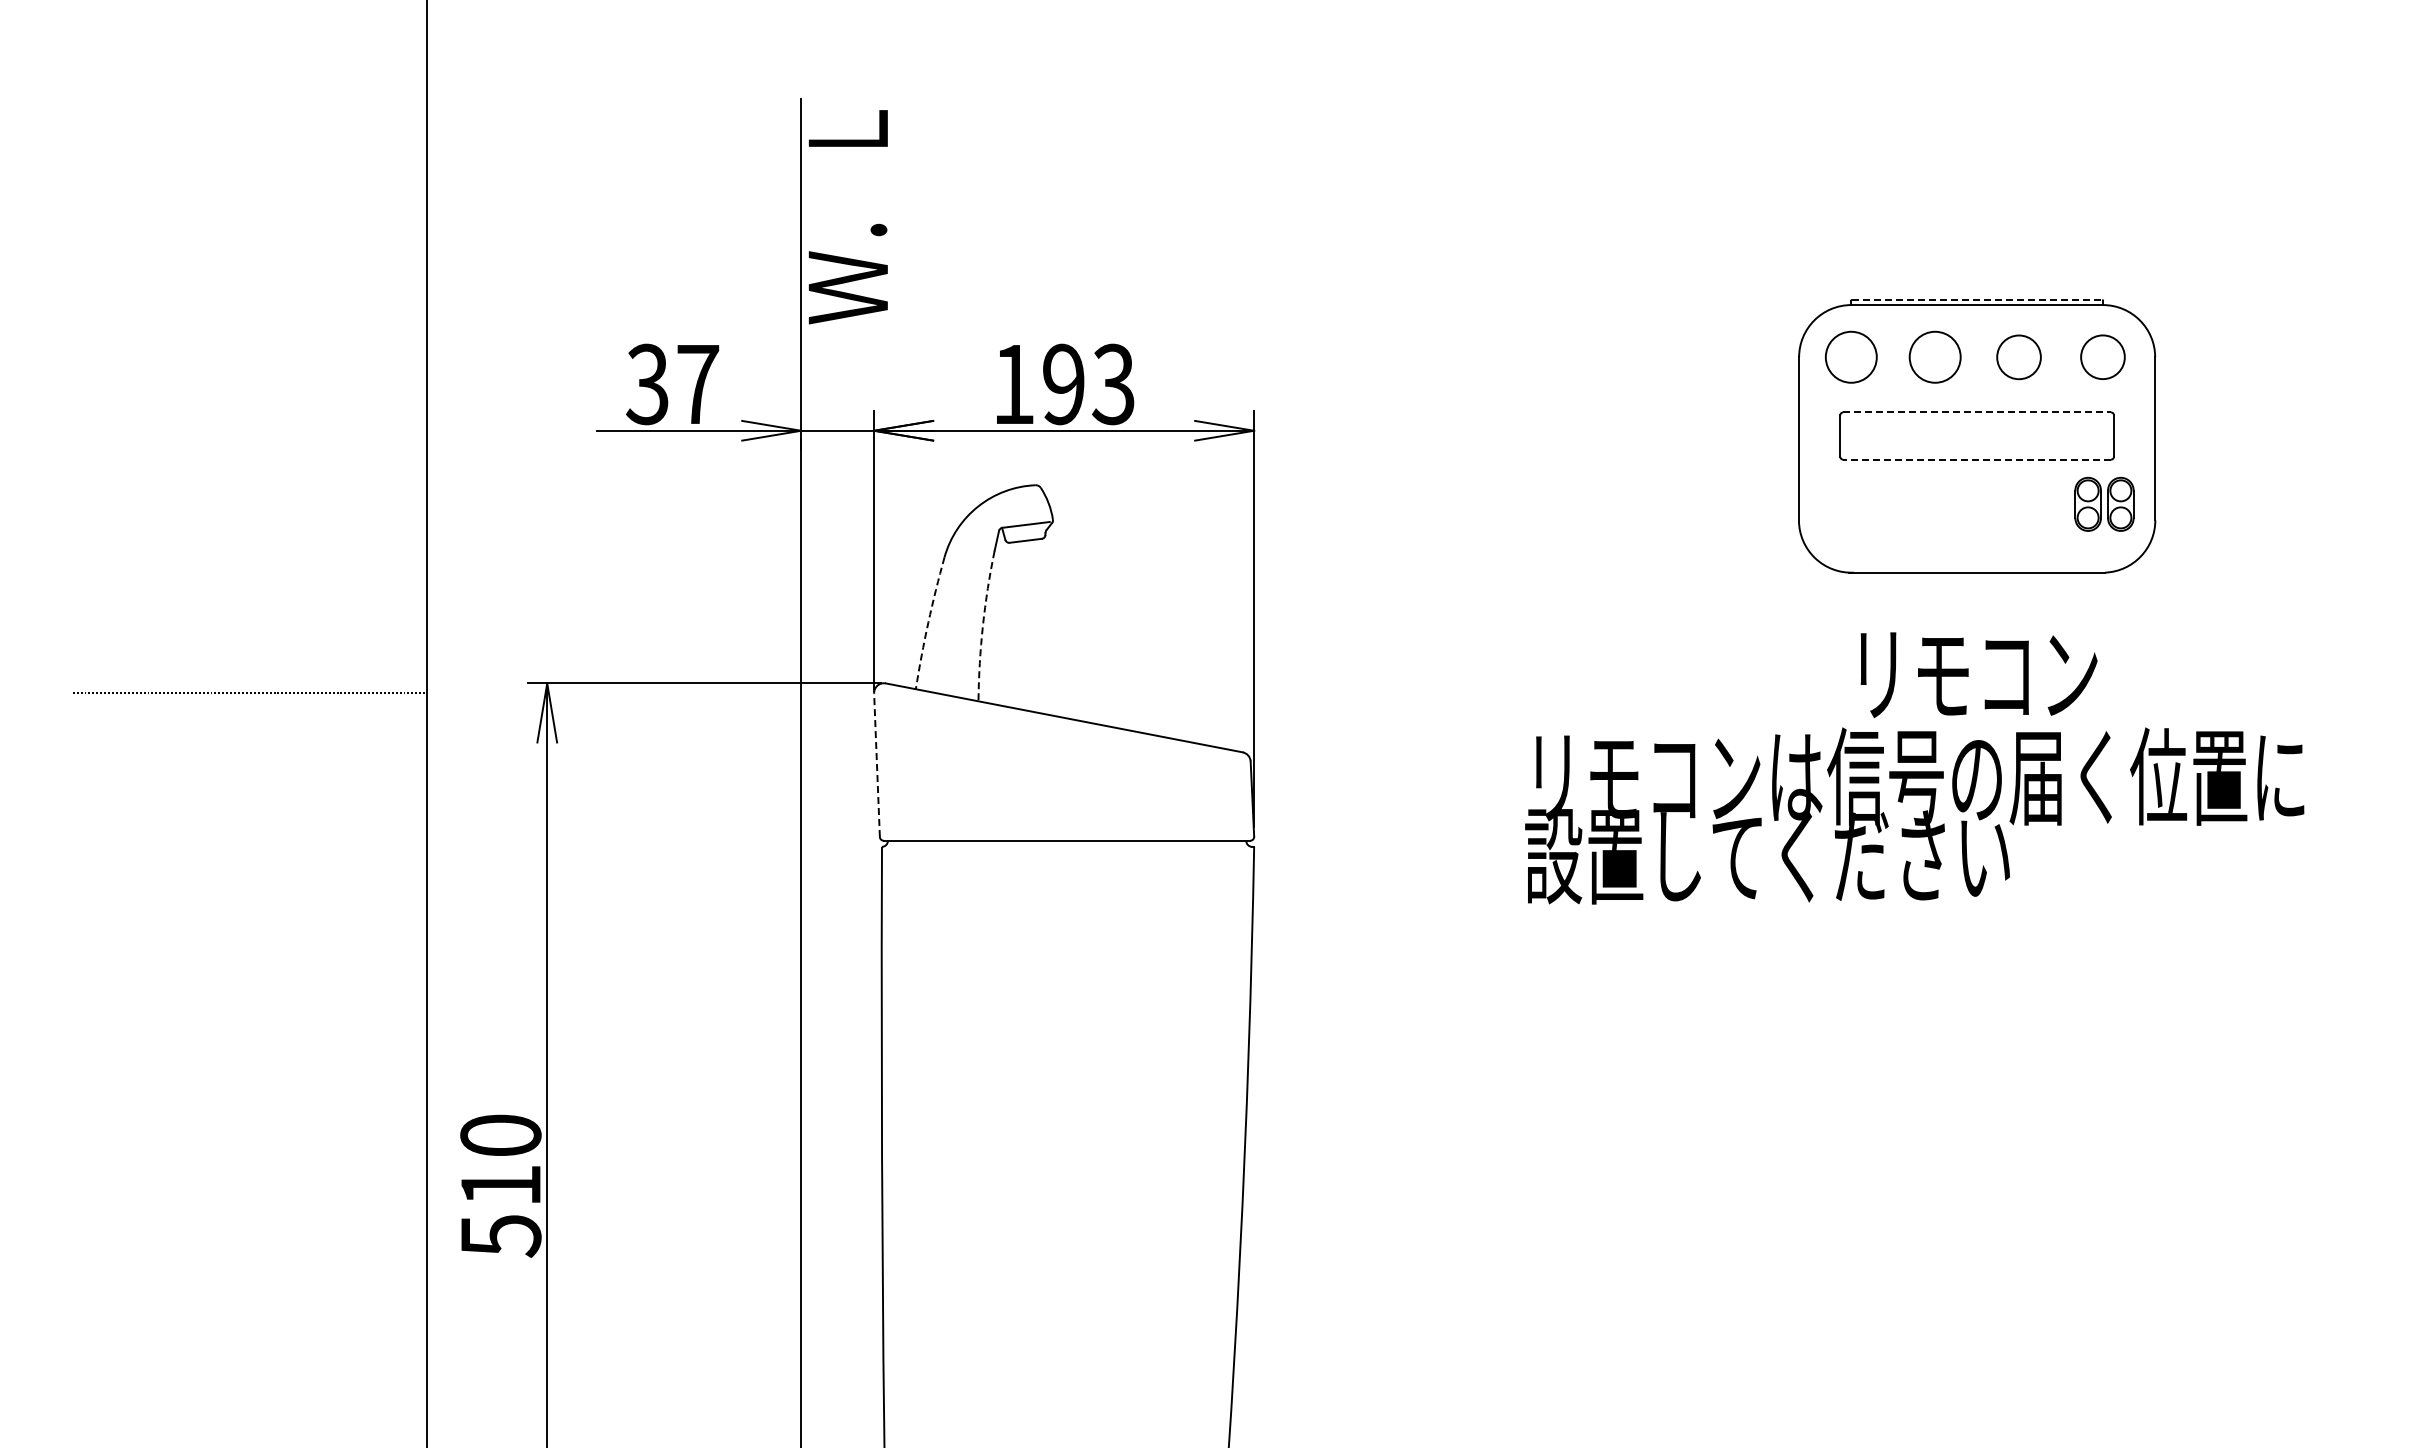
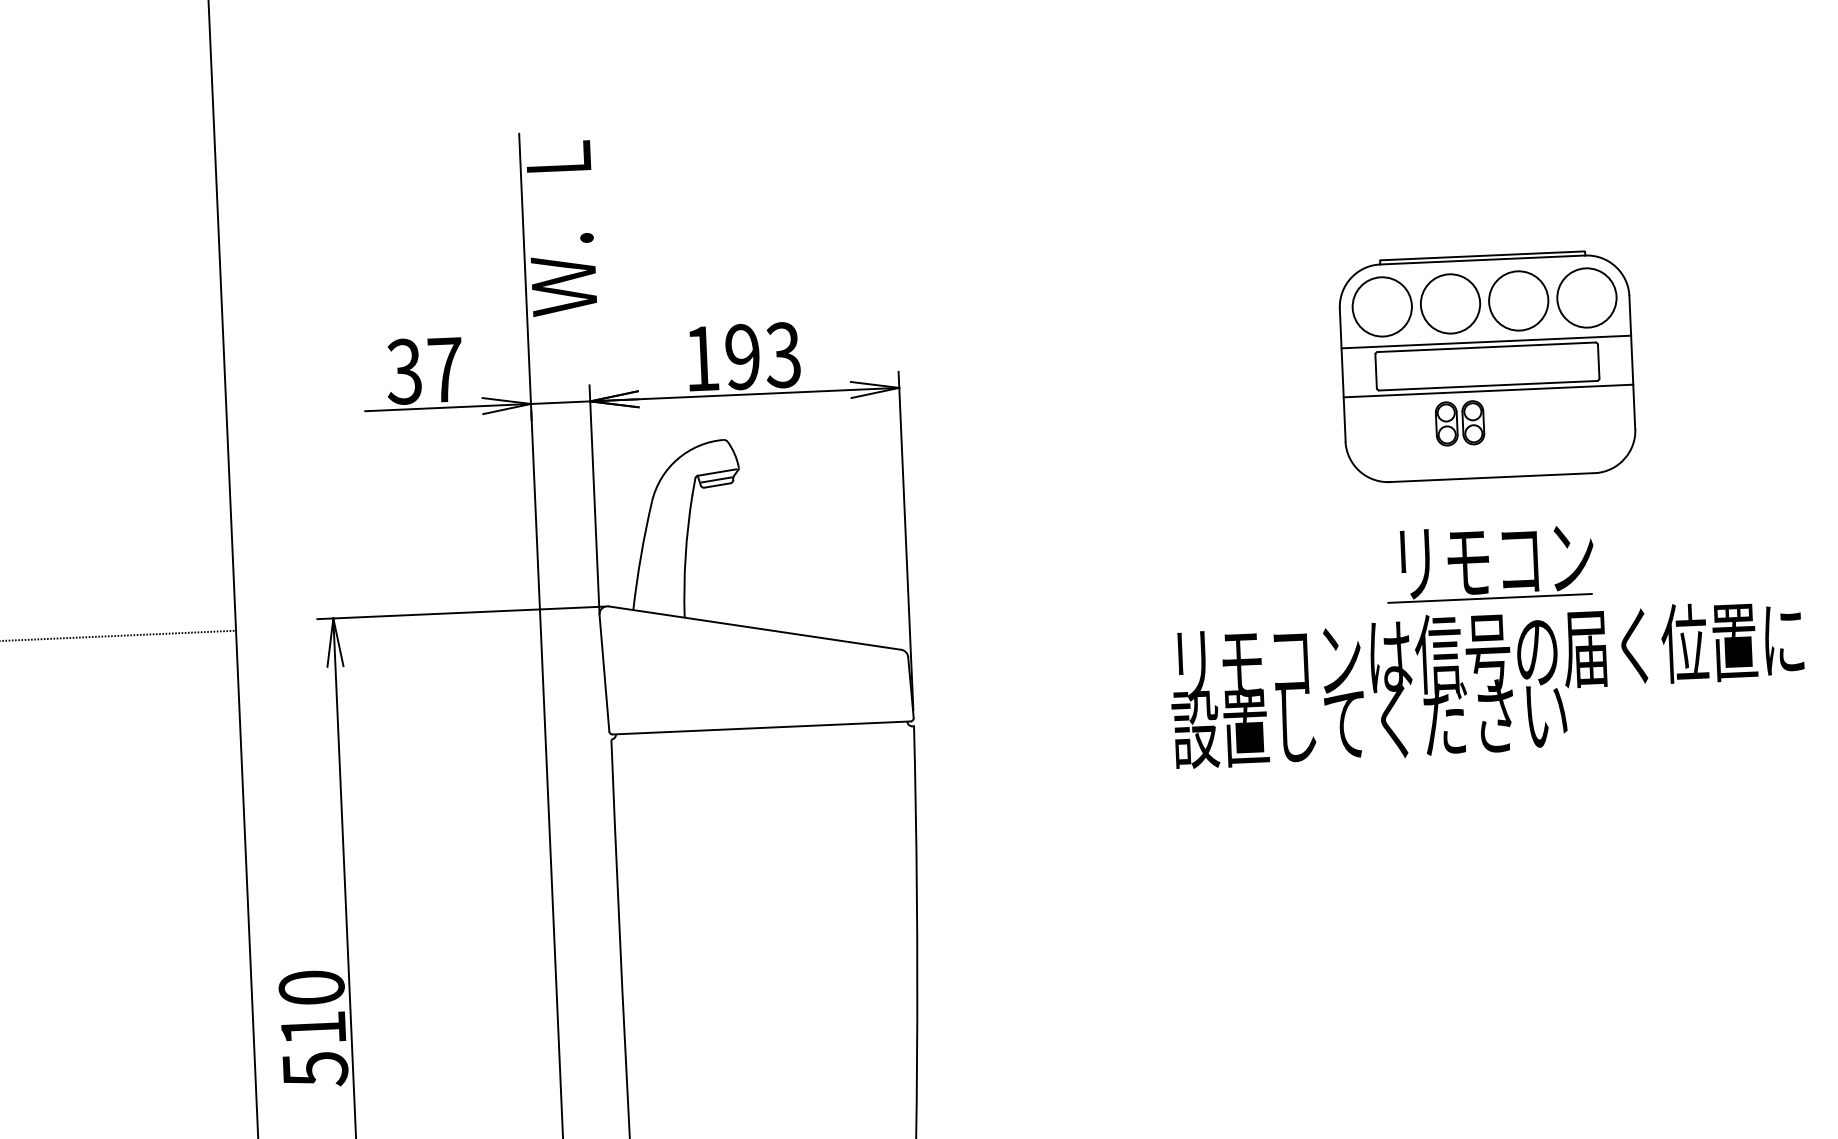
line: (1976, 299) -> (1482, 255), dashed -> solid
circle: (1850, 356) -> (1381, 306), size x1.43
circle: (1934, 356) -> (1449, 303), size x1.43
circle: (2102, 356) -> (1586, 297), size x1.67
circle: (2018, 357) -> (1518, 301), size x1.67
line: (1977, 405) -> (1486, 341), added
line: (1977, 412) -> (1486, 347), dashed -> solid
line: (1977, 459) -> (1488, 385), dashed -> solid
line: (1977, 466) -> (1488, 391), added
part: (2104, 503) -> (1460, 422), moved
line: (1024, 533) -> (716, 479), added
arc: (928, 622) -> (641, 555), dashed -> solid
arc: (982, 625) -> (685, 555), dashed -> solid
line: (1967, 720) -> (1489, 598), added
line: (877, 765) -> (604, 673), dashed -> solid
text: (1914, 815) -> (1487, 683), moved

